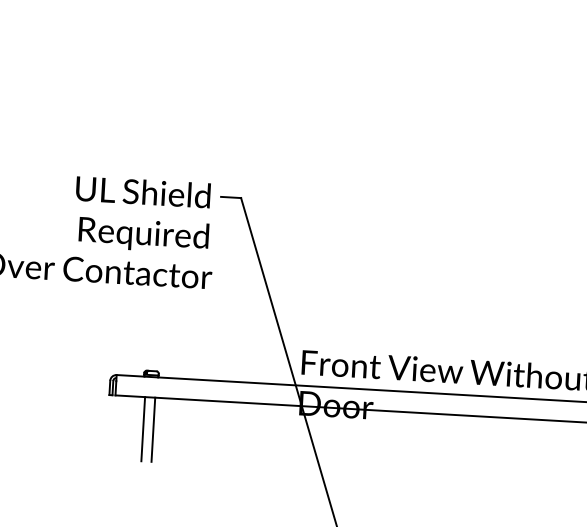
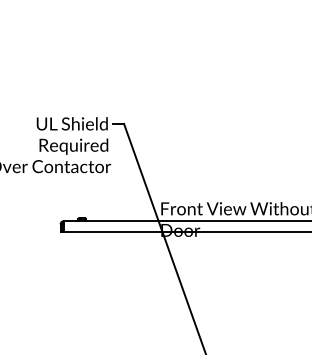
line: (143, 428) -> (79, 248), removed
line: (152, 428) -> (84, 248), removed

